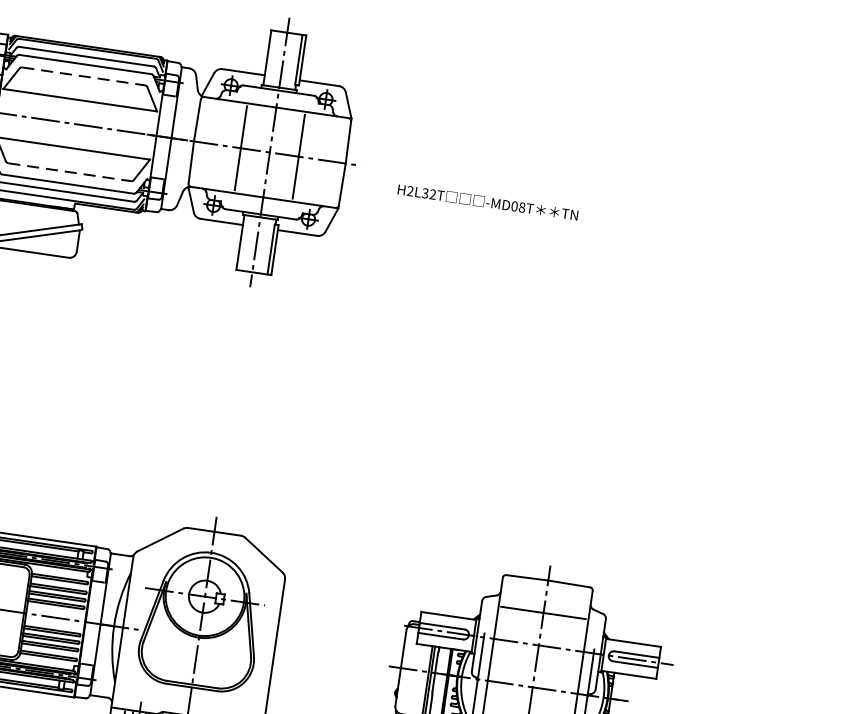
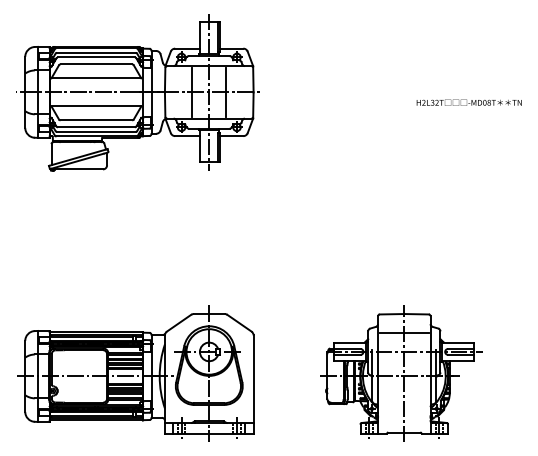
line: (83, 76) -> (96, 64), dashed -> solid
line: (69, 172) -> (96, 120), dashed -> solid
text: (486, 201) -> (468, 102), moved

